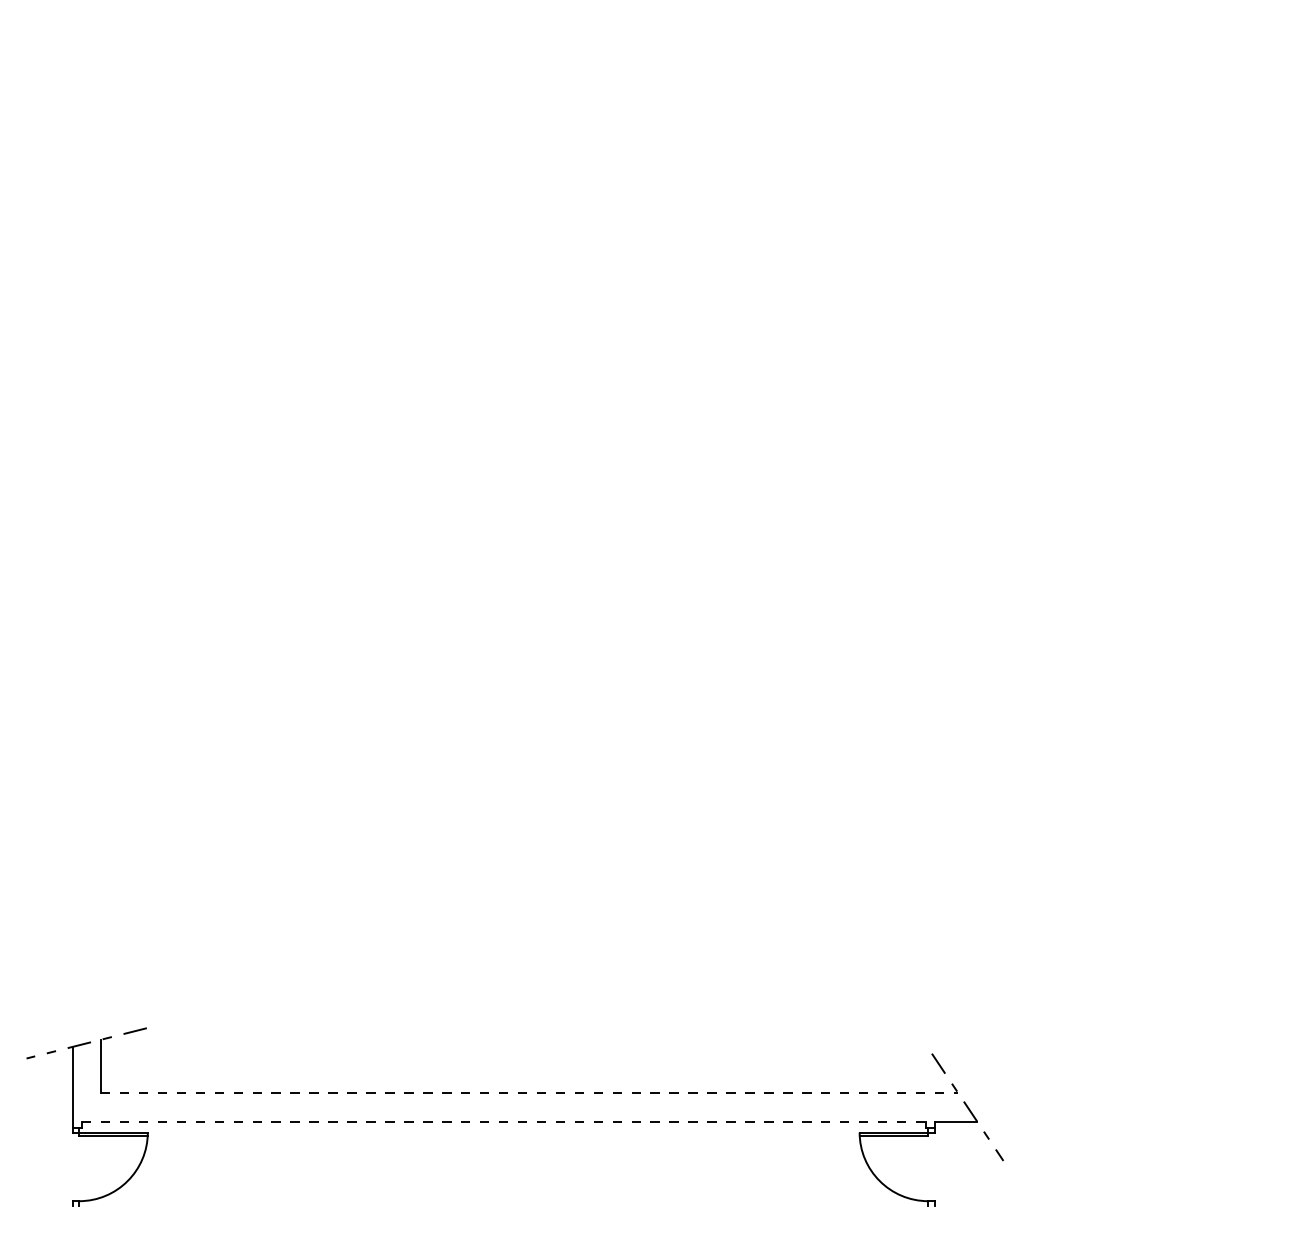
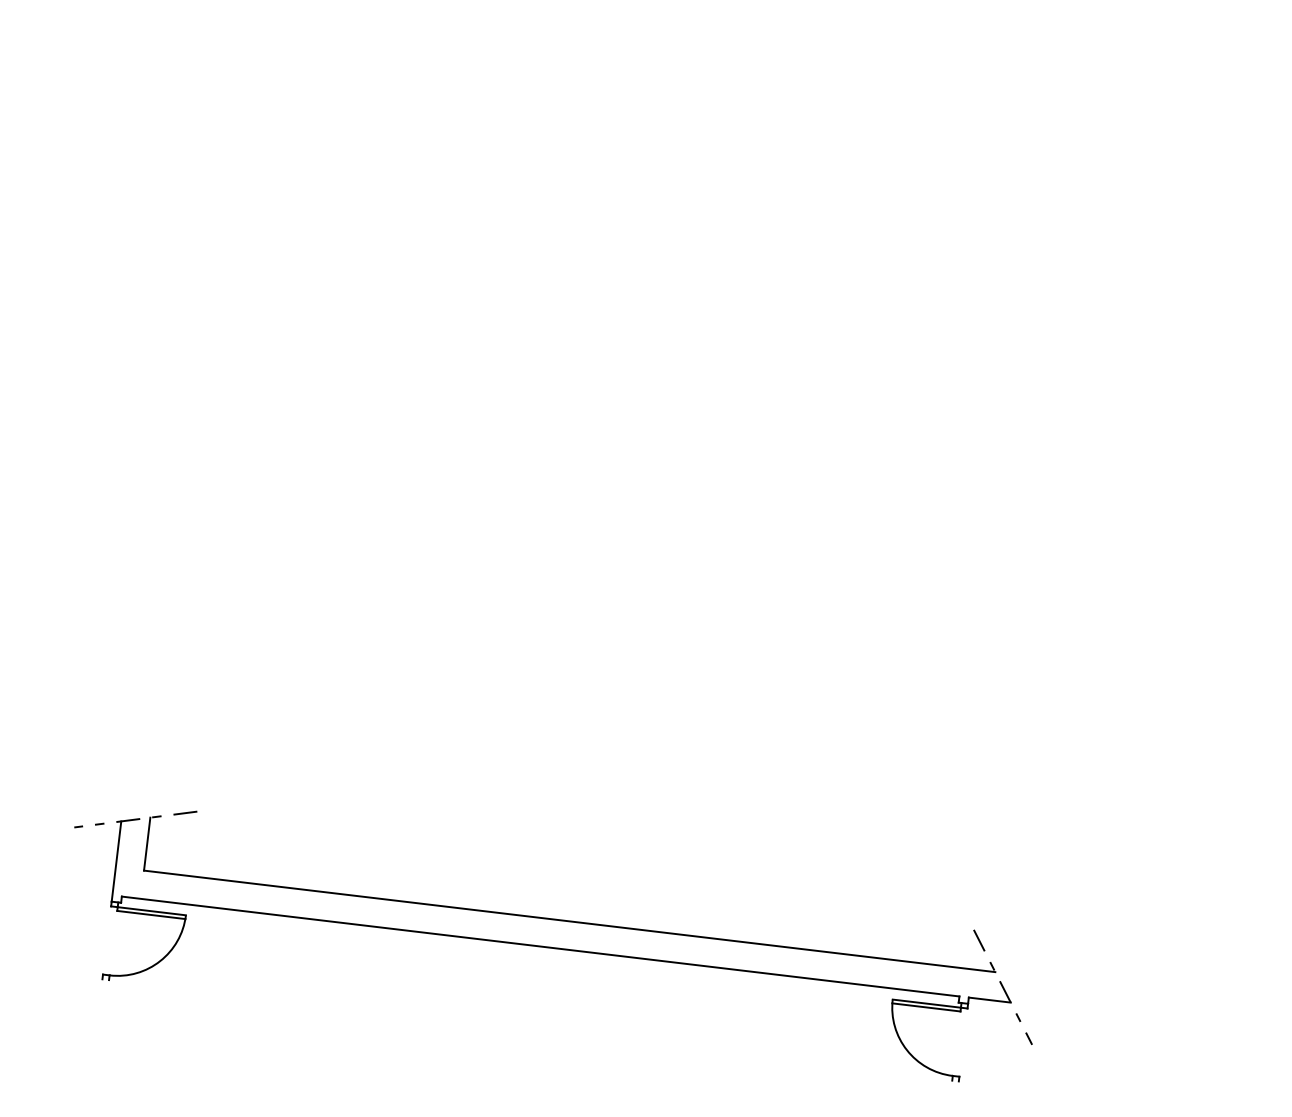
line: (529, 1093) -> (569, 921), dashed -> solid
line: (503, 1121) -> (540, 946), dashed -> solid

